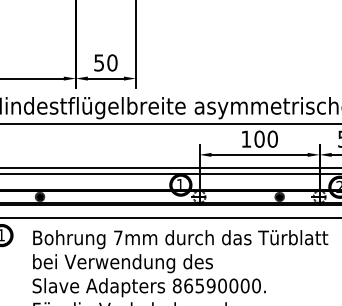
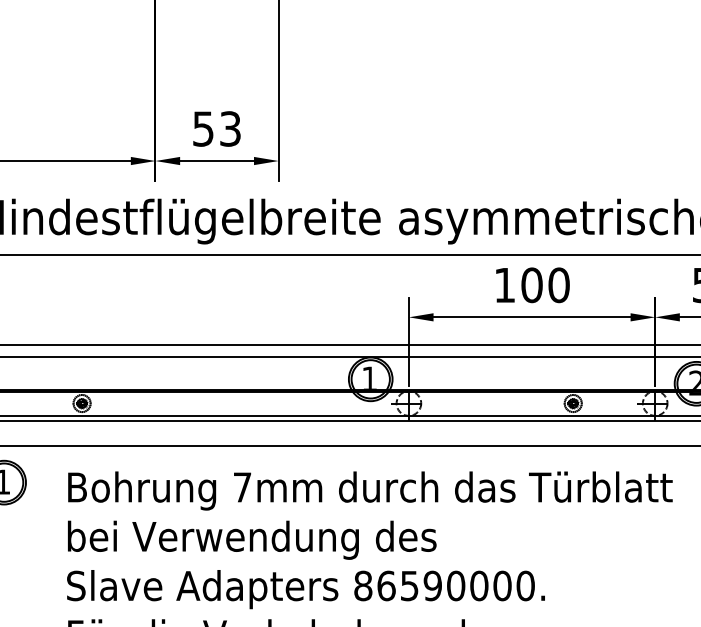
text: (112, 62) -> (230, 128), 50 -> 53

